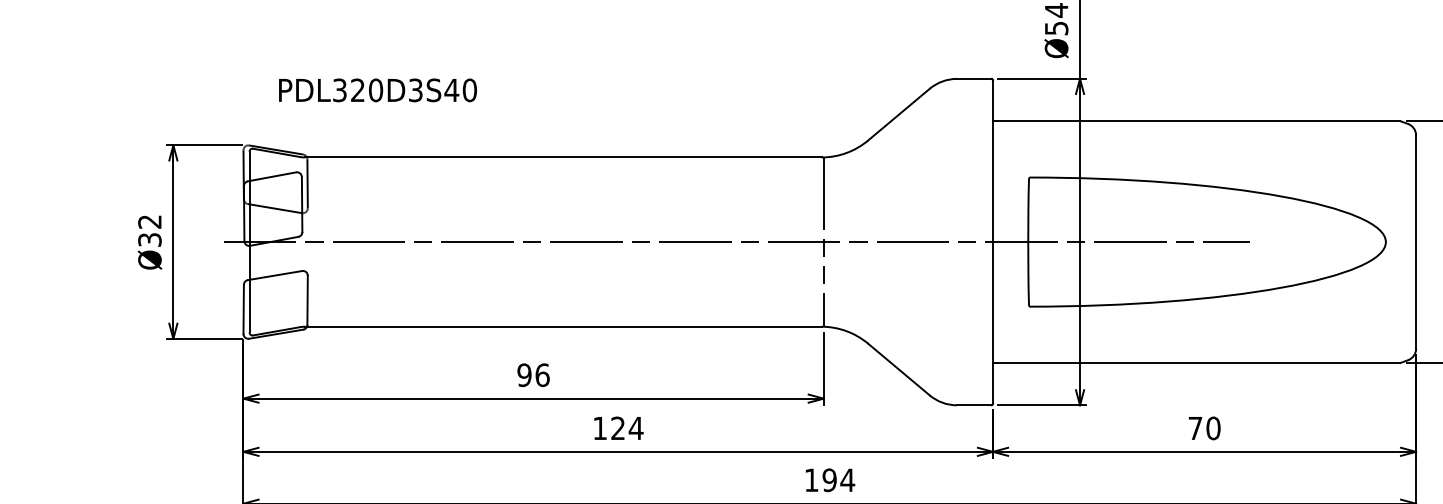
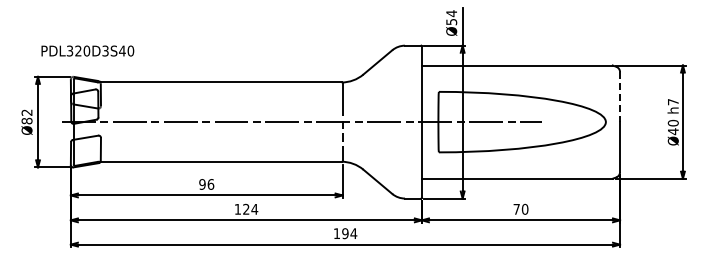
text: (377, 89) -> (87, 50), moved
line: (1417, 189) -> (620, 97), solid -> dashed
text: (148, 238) -> (26, 120), Ø32 -> Ø82

